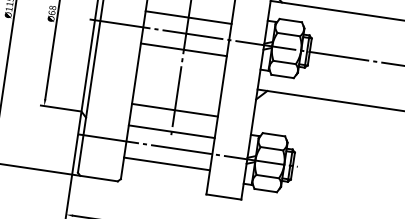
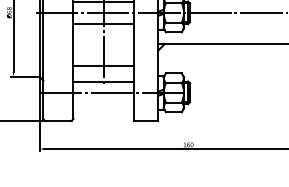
line: (166, 164) -> (103, 104), removed

